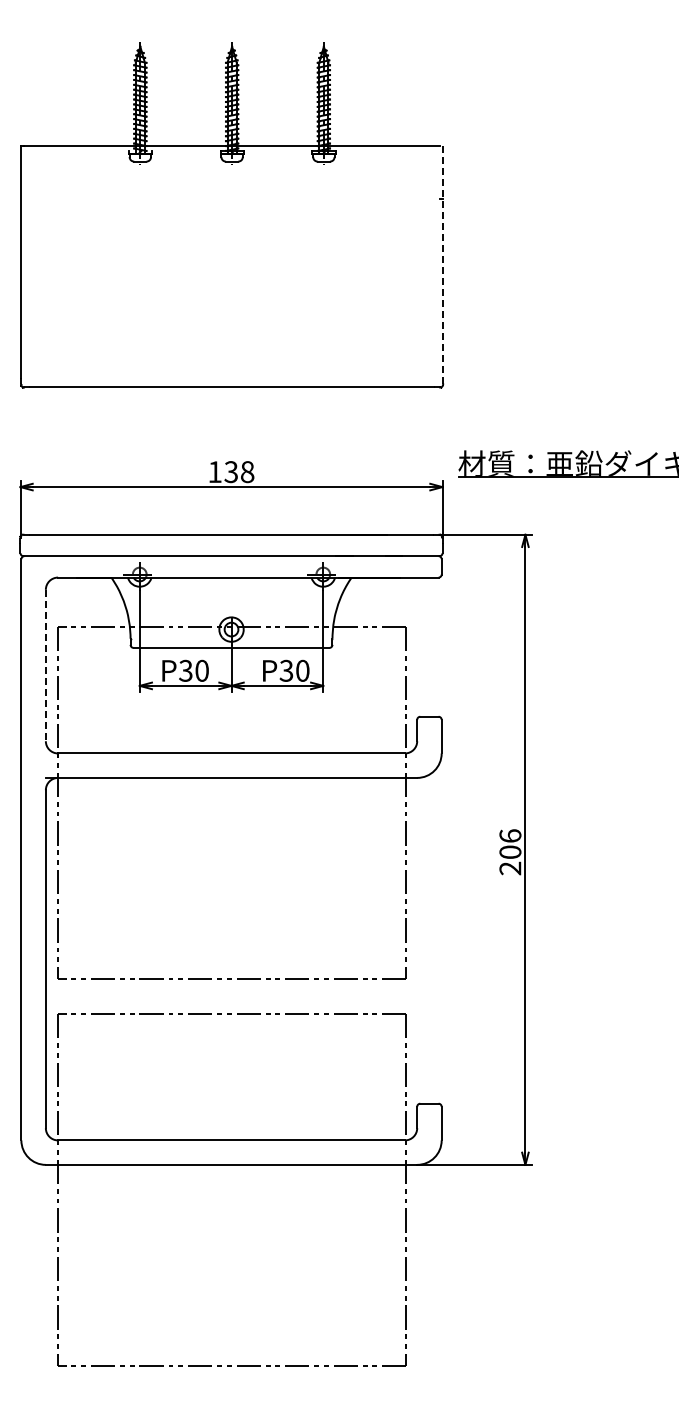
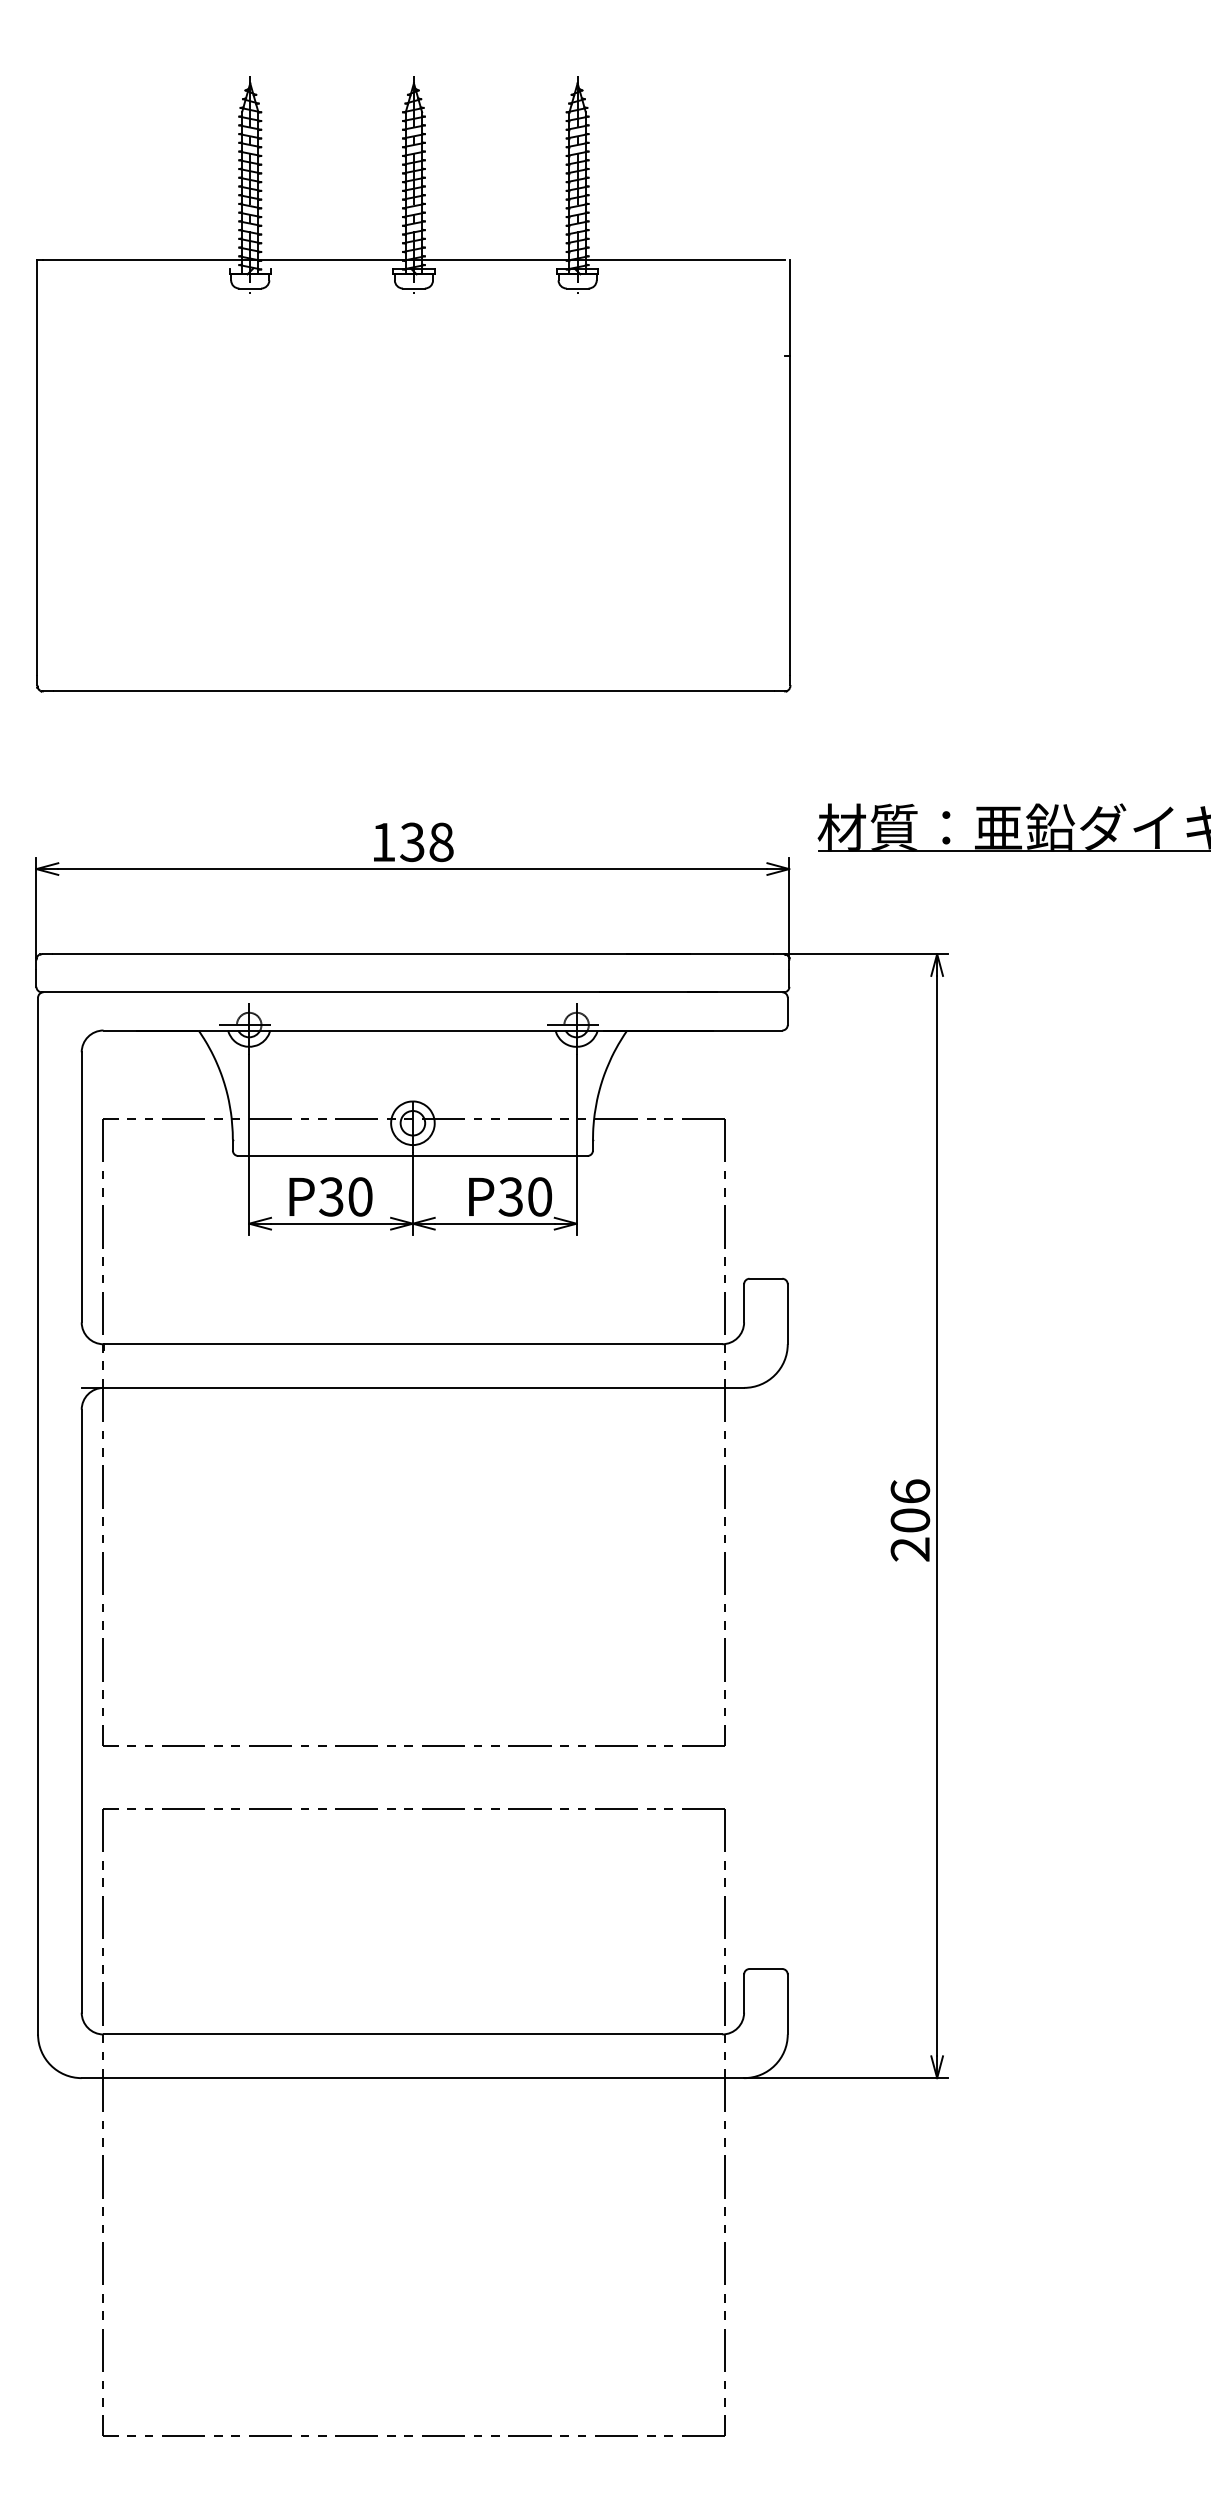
line: (443, 262) -> (791, 468), dashed -> solid
line: (45, 665) -> (81, 1187), dashed -> solid

